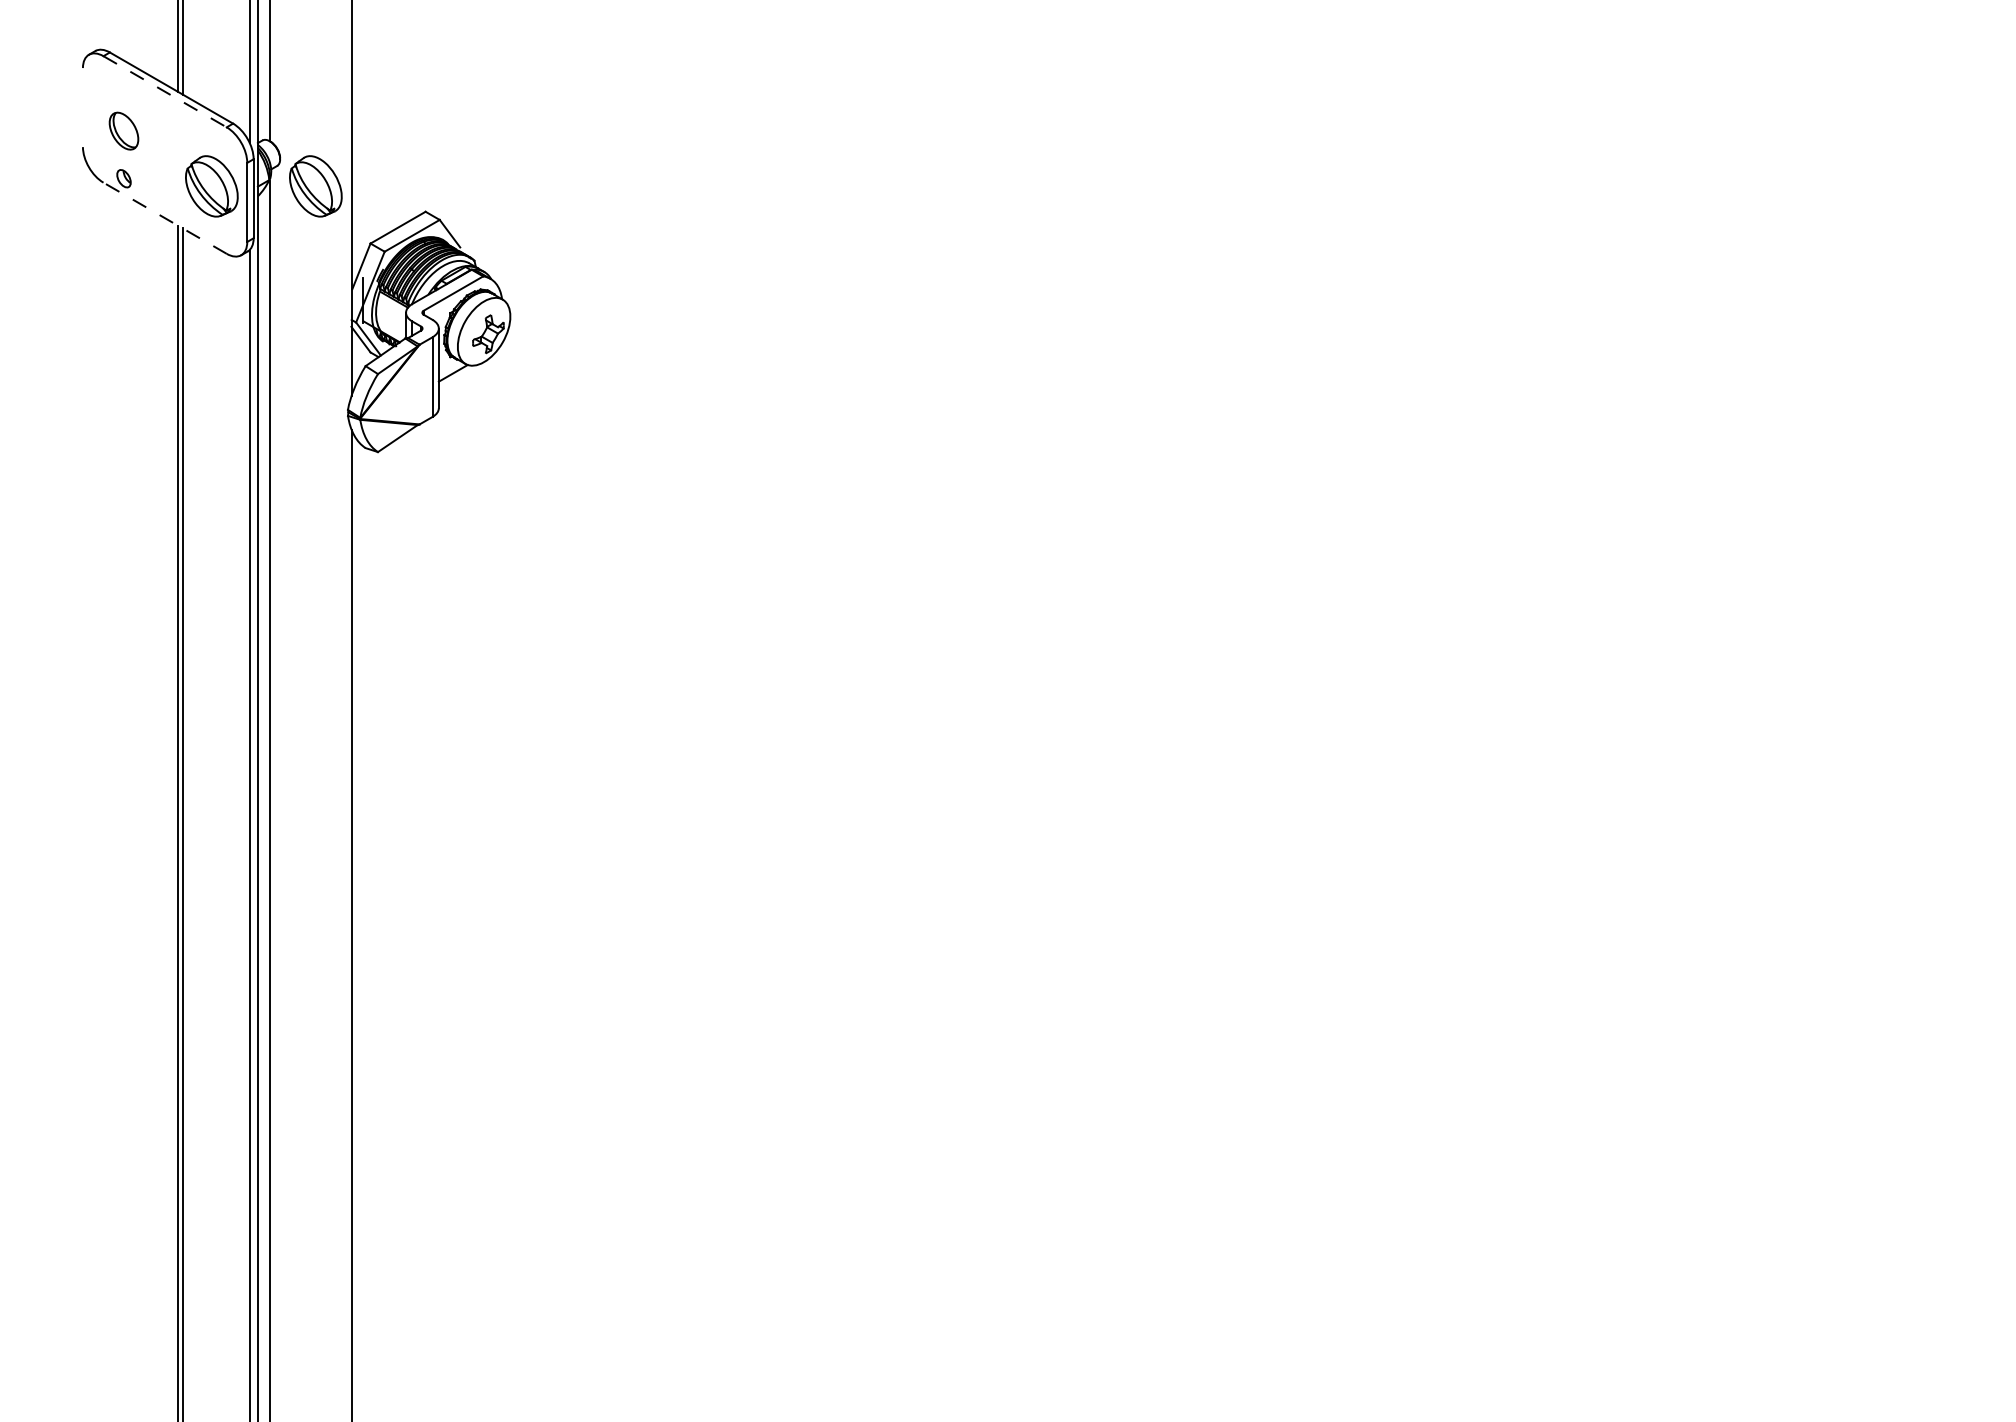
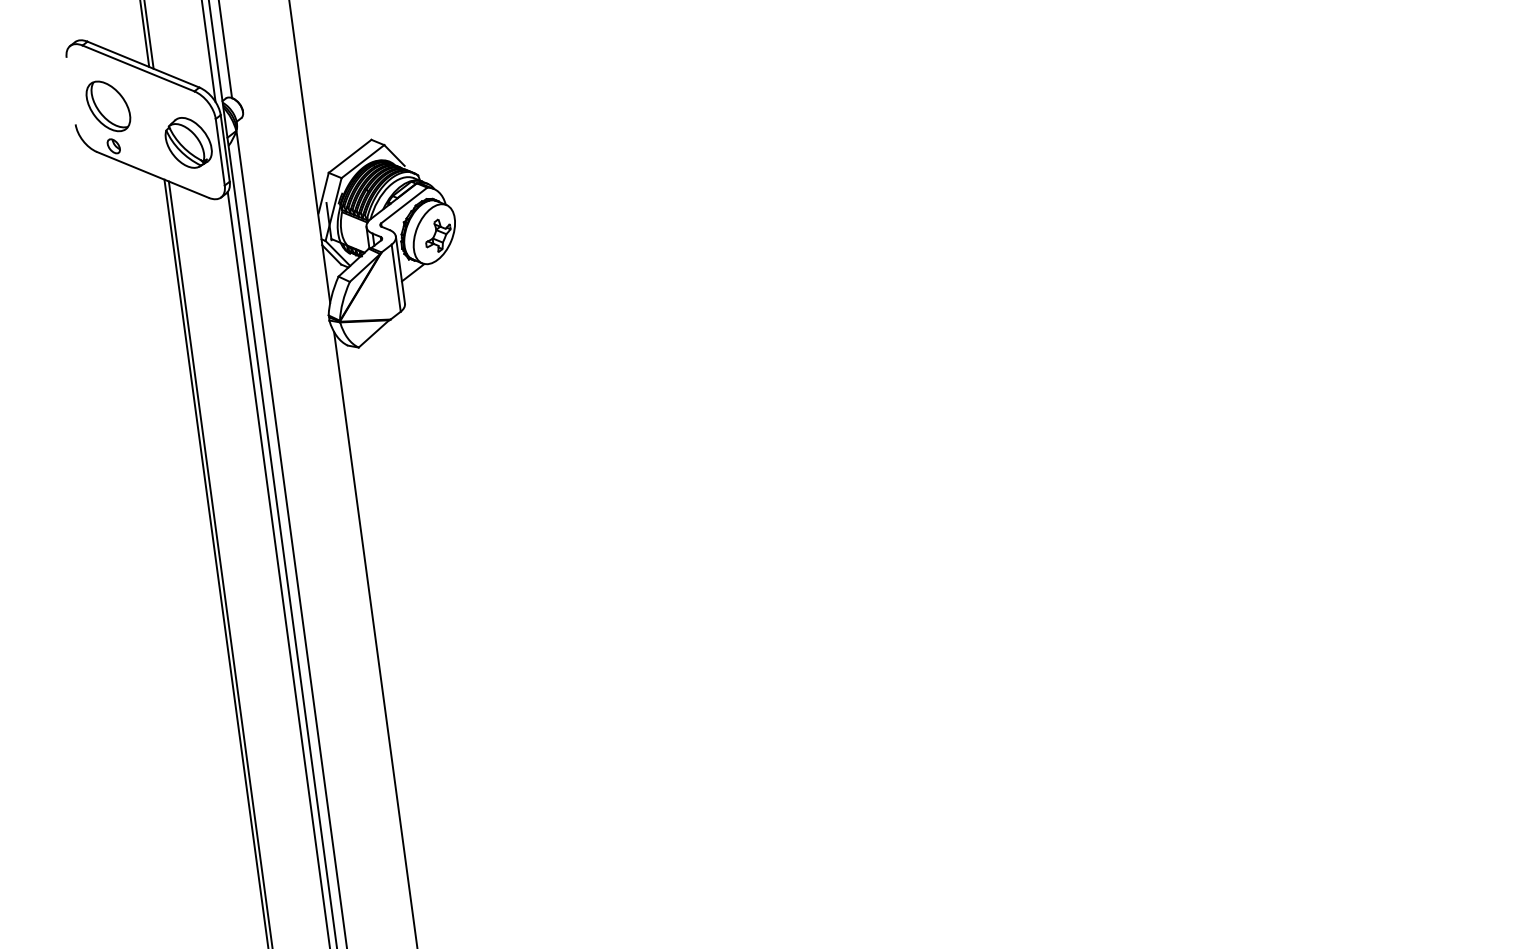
line: (165, 92) -> (138, 69), dashed -> solid
part: (123, 130) -> (107, 105), size x1.67
part: (315, 186) -> (275, 131), removed
line: (164, 218) -> (152, 175), dashed -> solid

